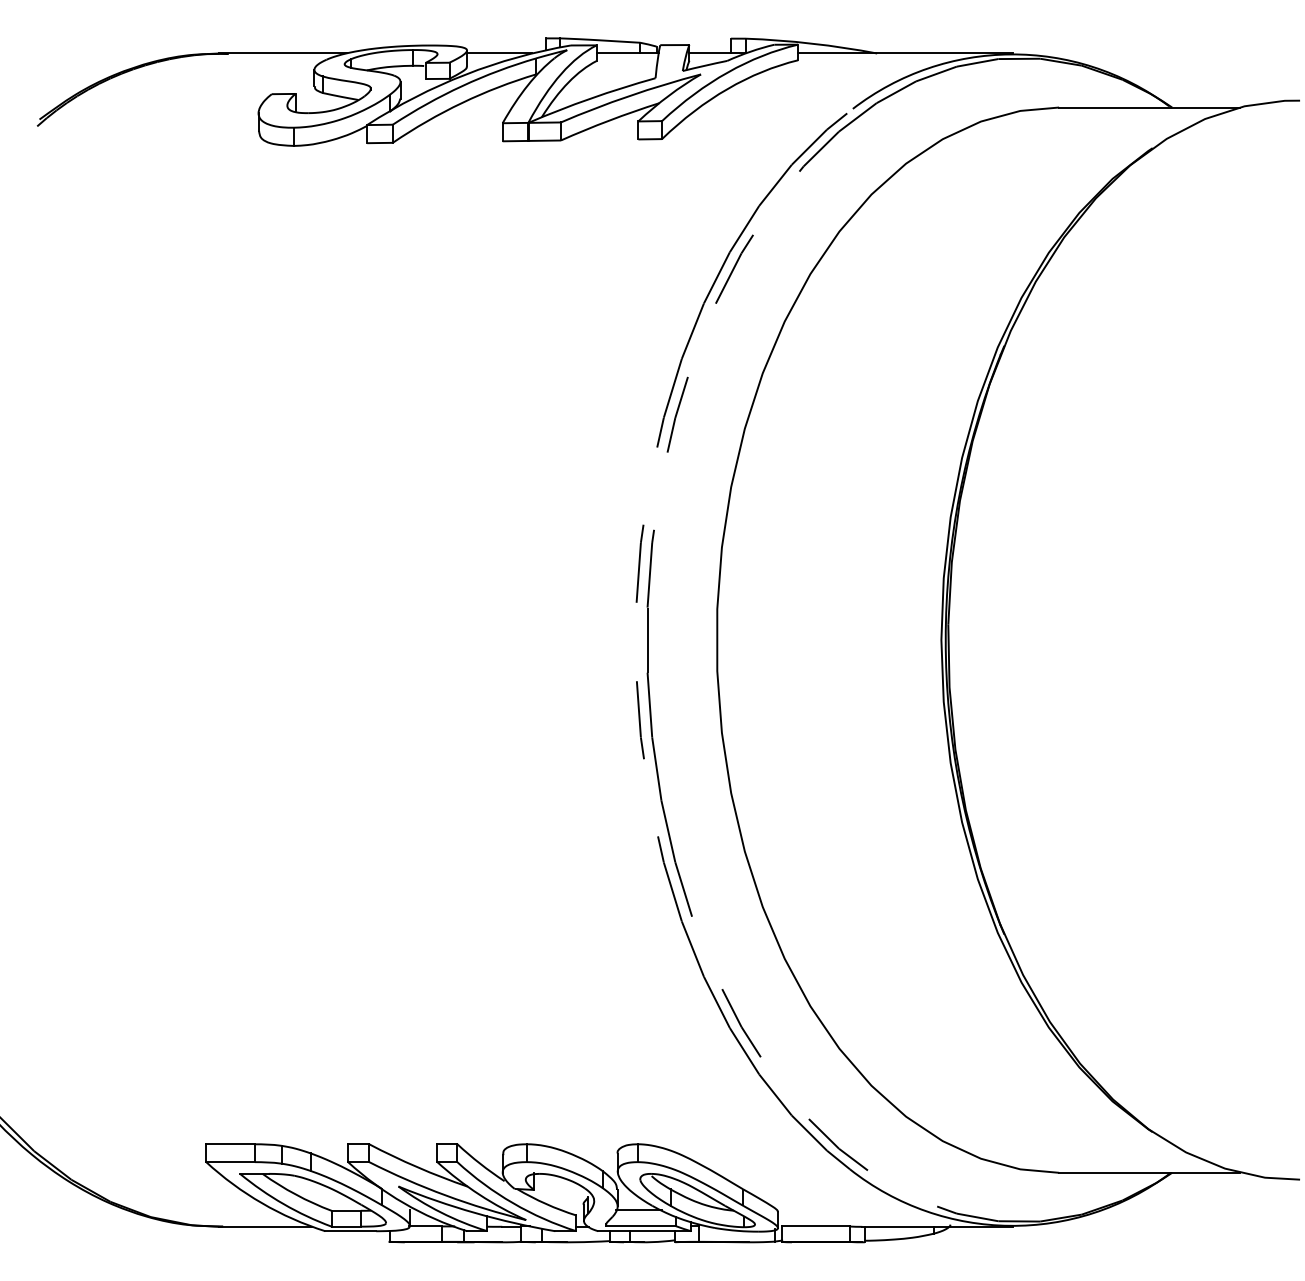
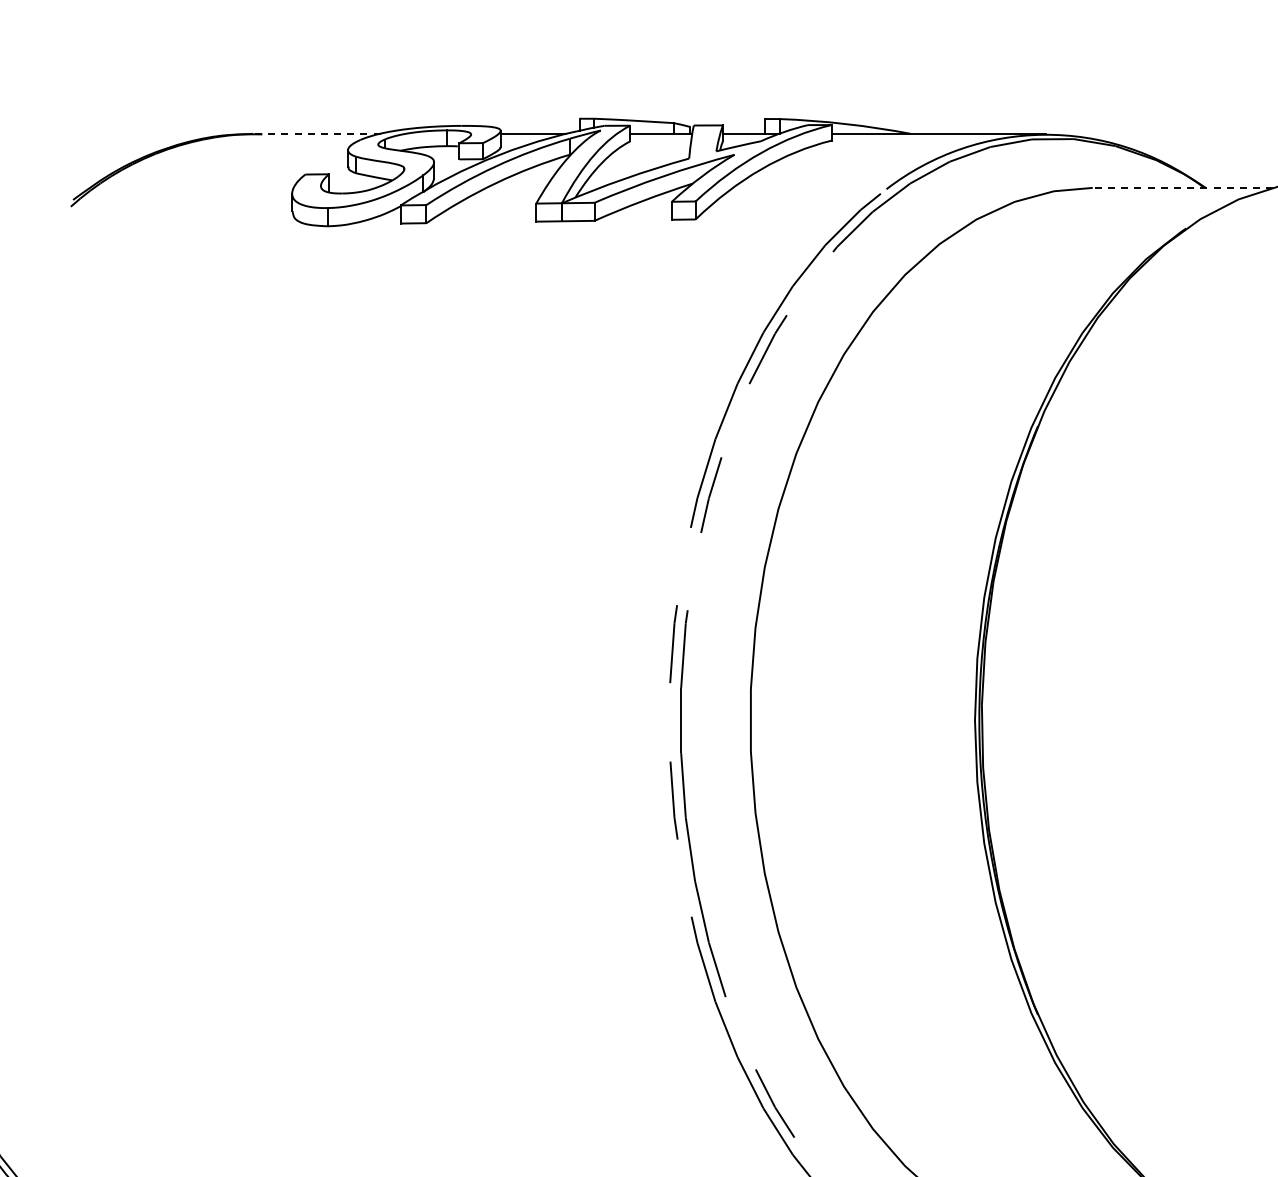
line: (283, 53) -> (317, 133), solid -> dashed
line: (1148, 107) -> (1182, 187), solid -> dashed

